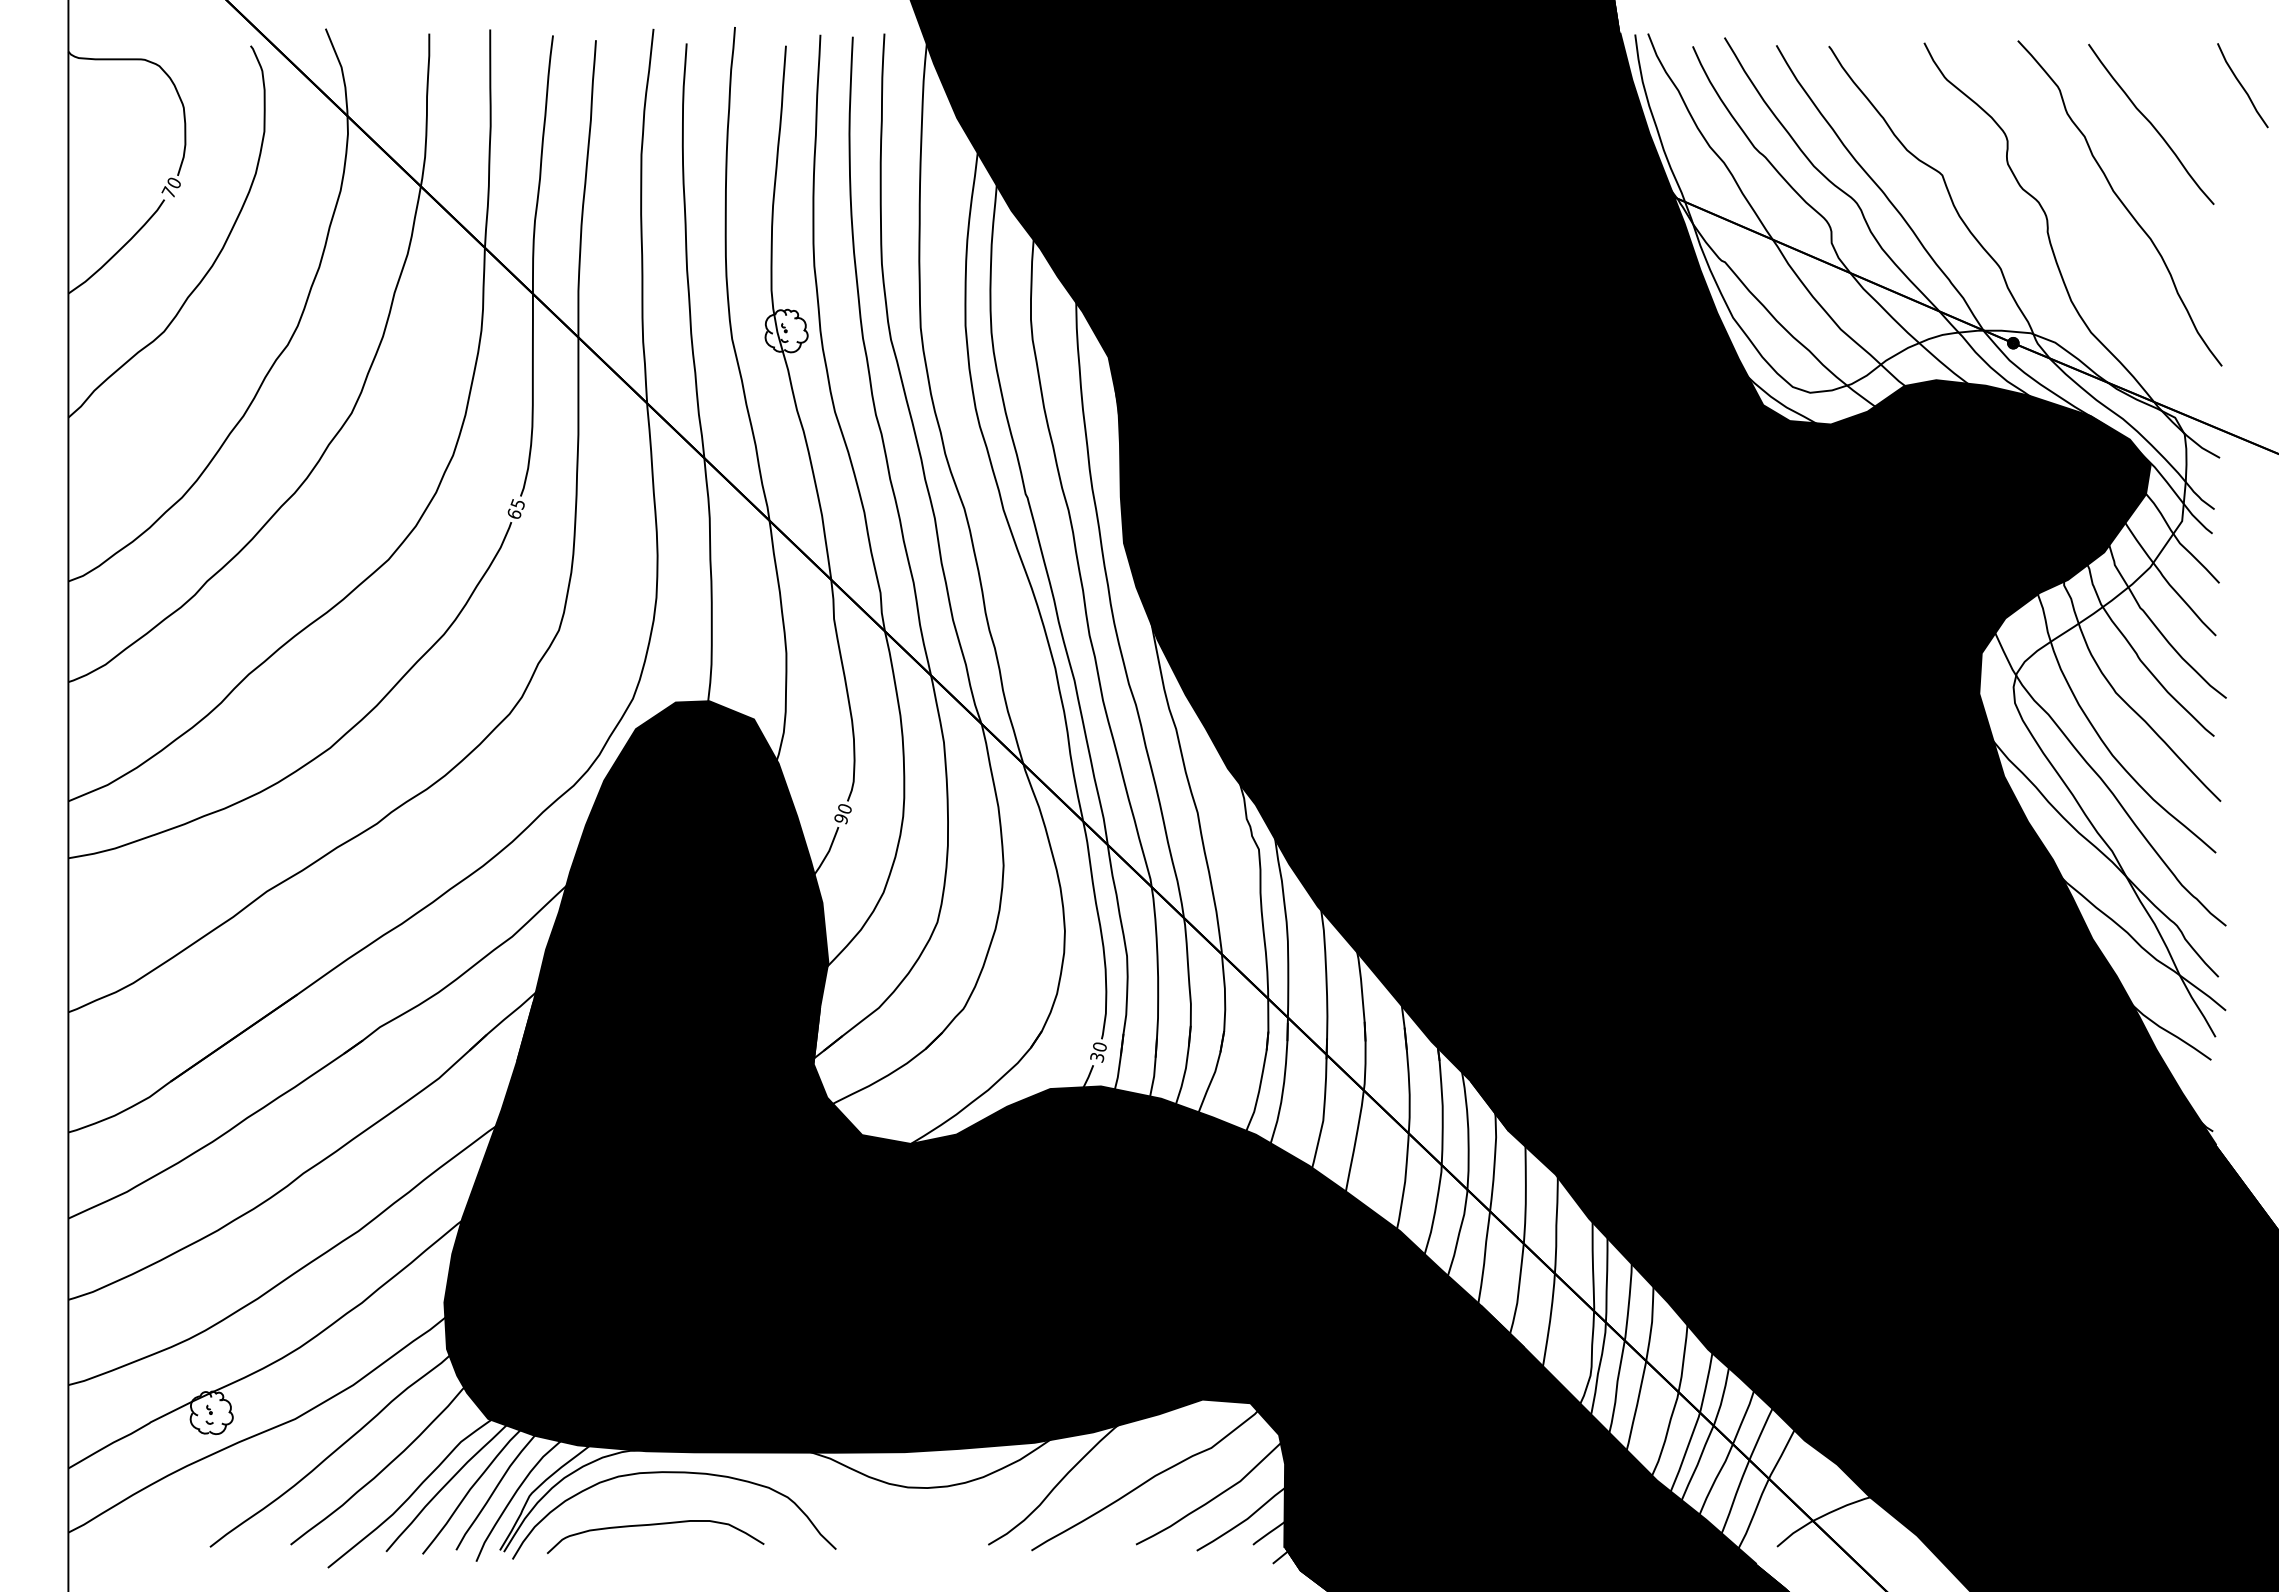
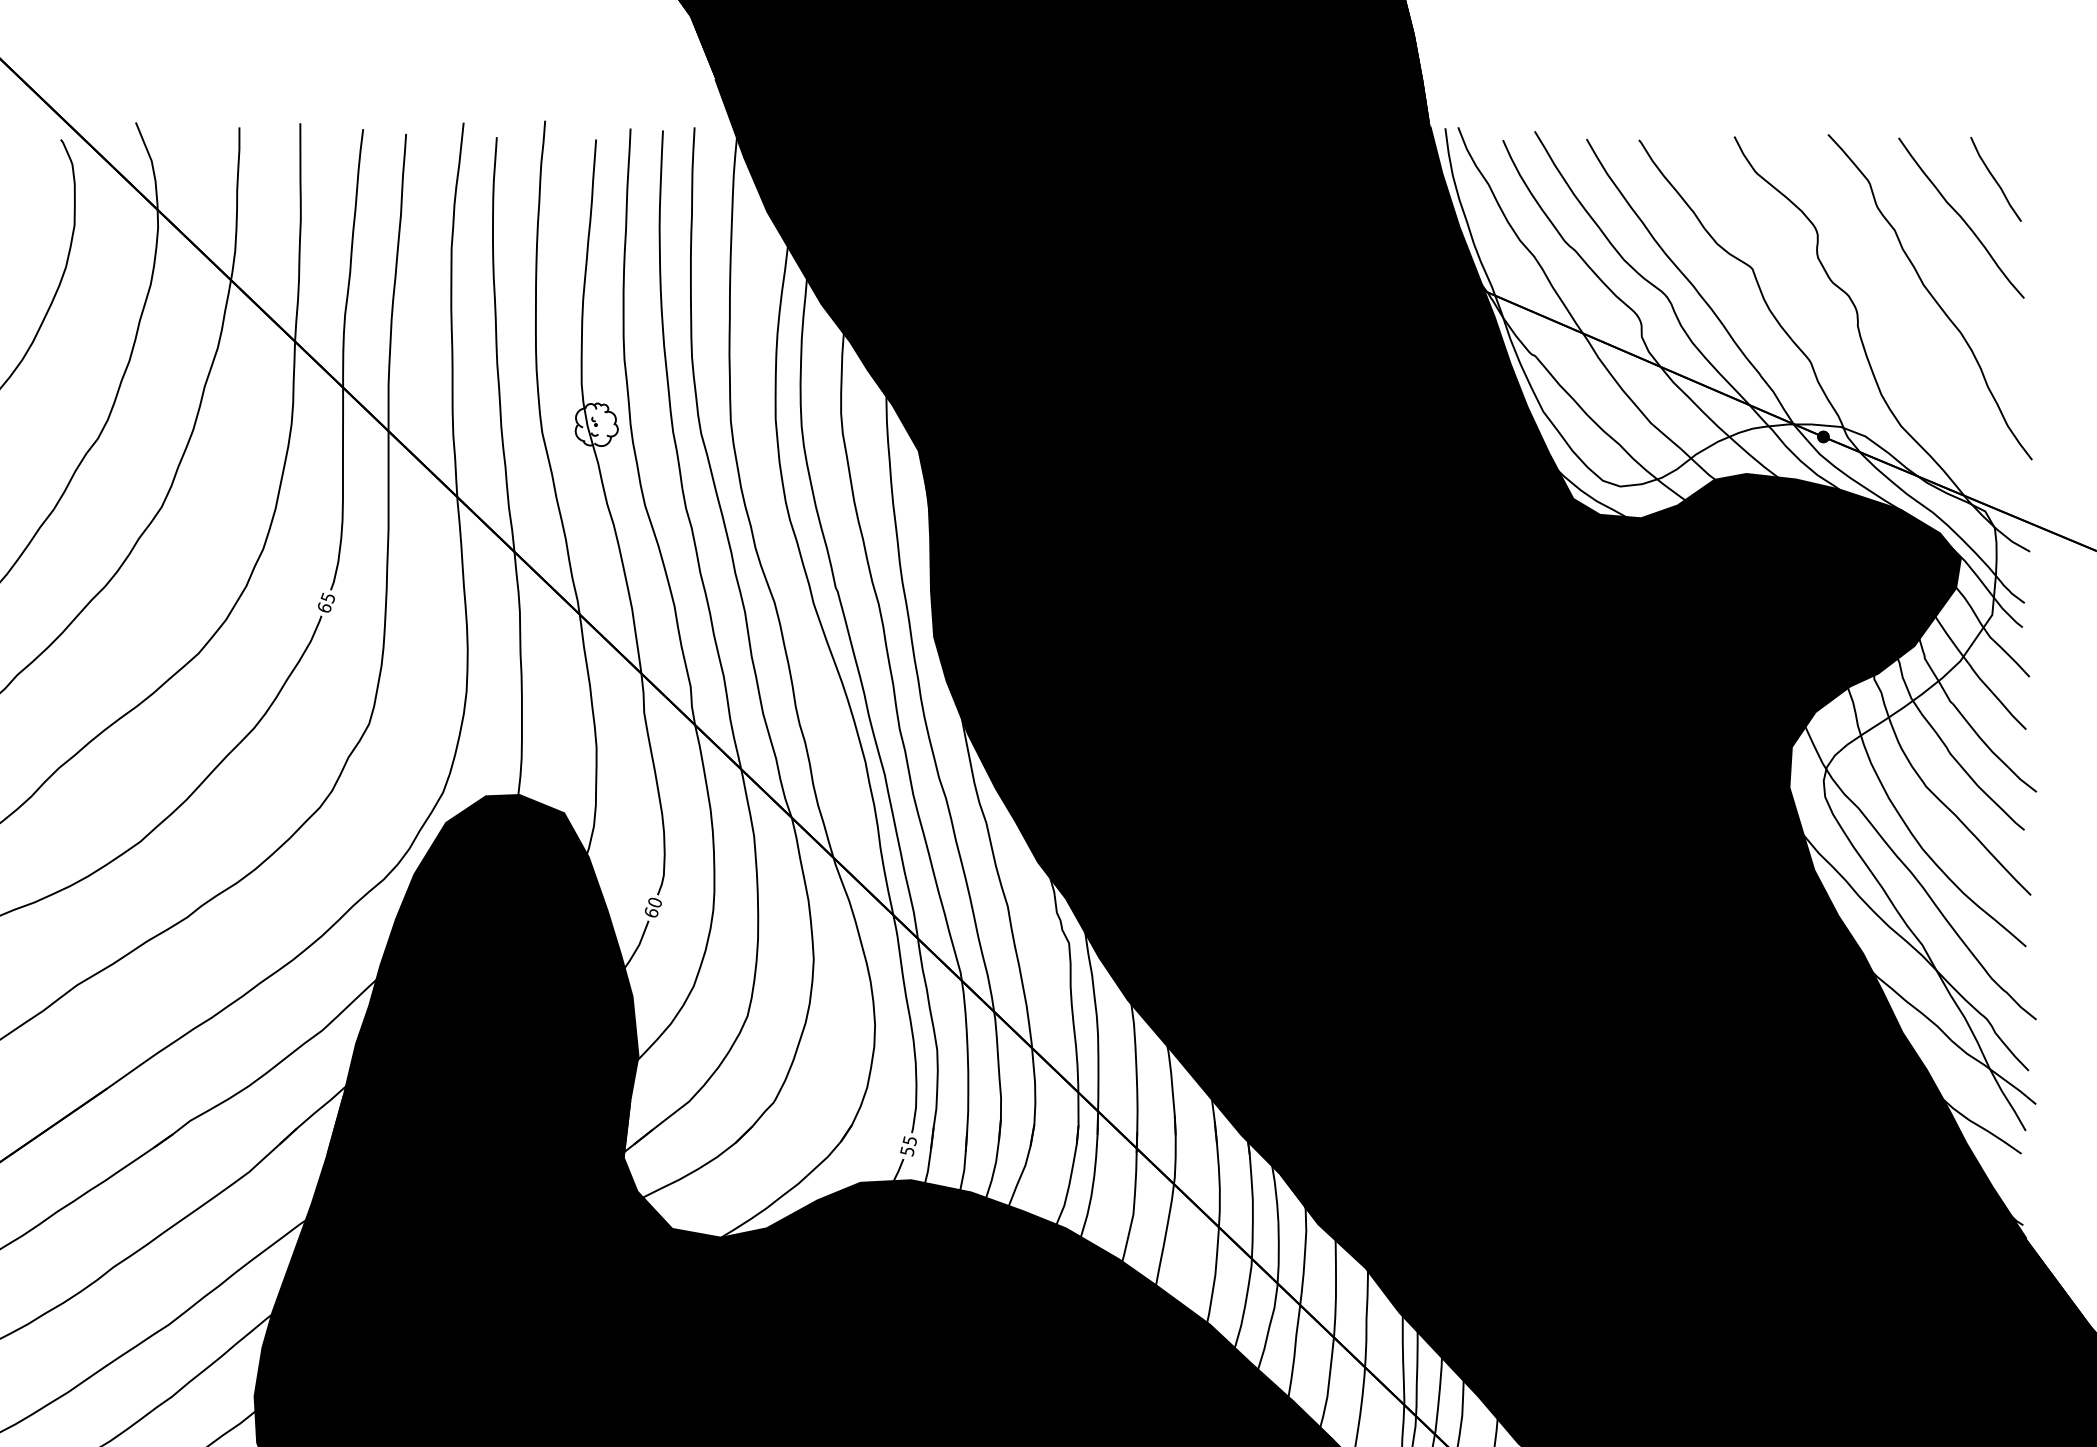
curve: (2242, 85) -> (1995, 179), moved
text: (841, 818) -> (651, 912), 90 -> 60
text: (1098, 1051) -> (908, 1145), 30 -> 55

